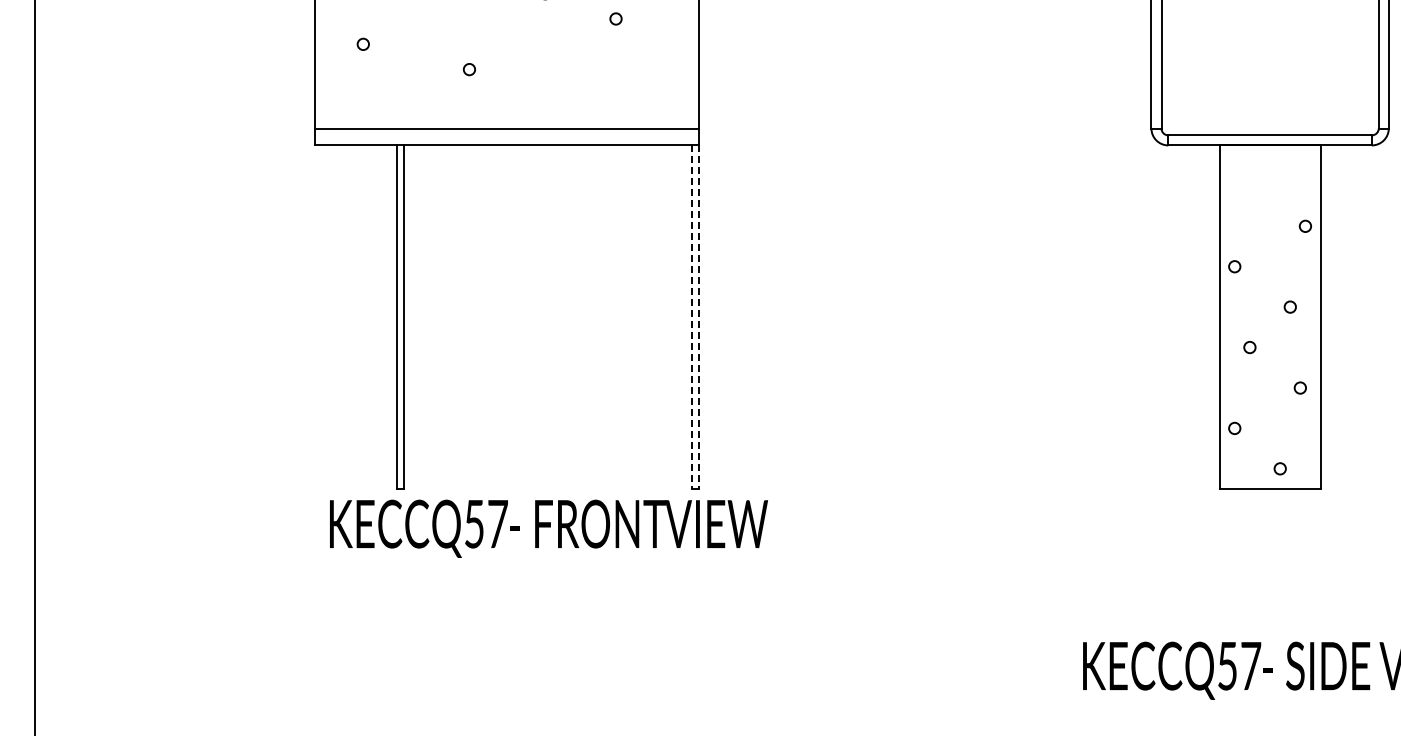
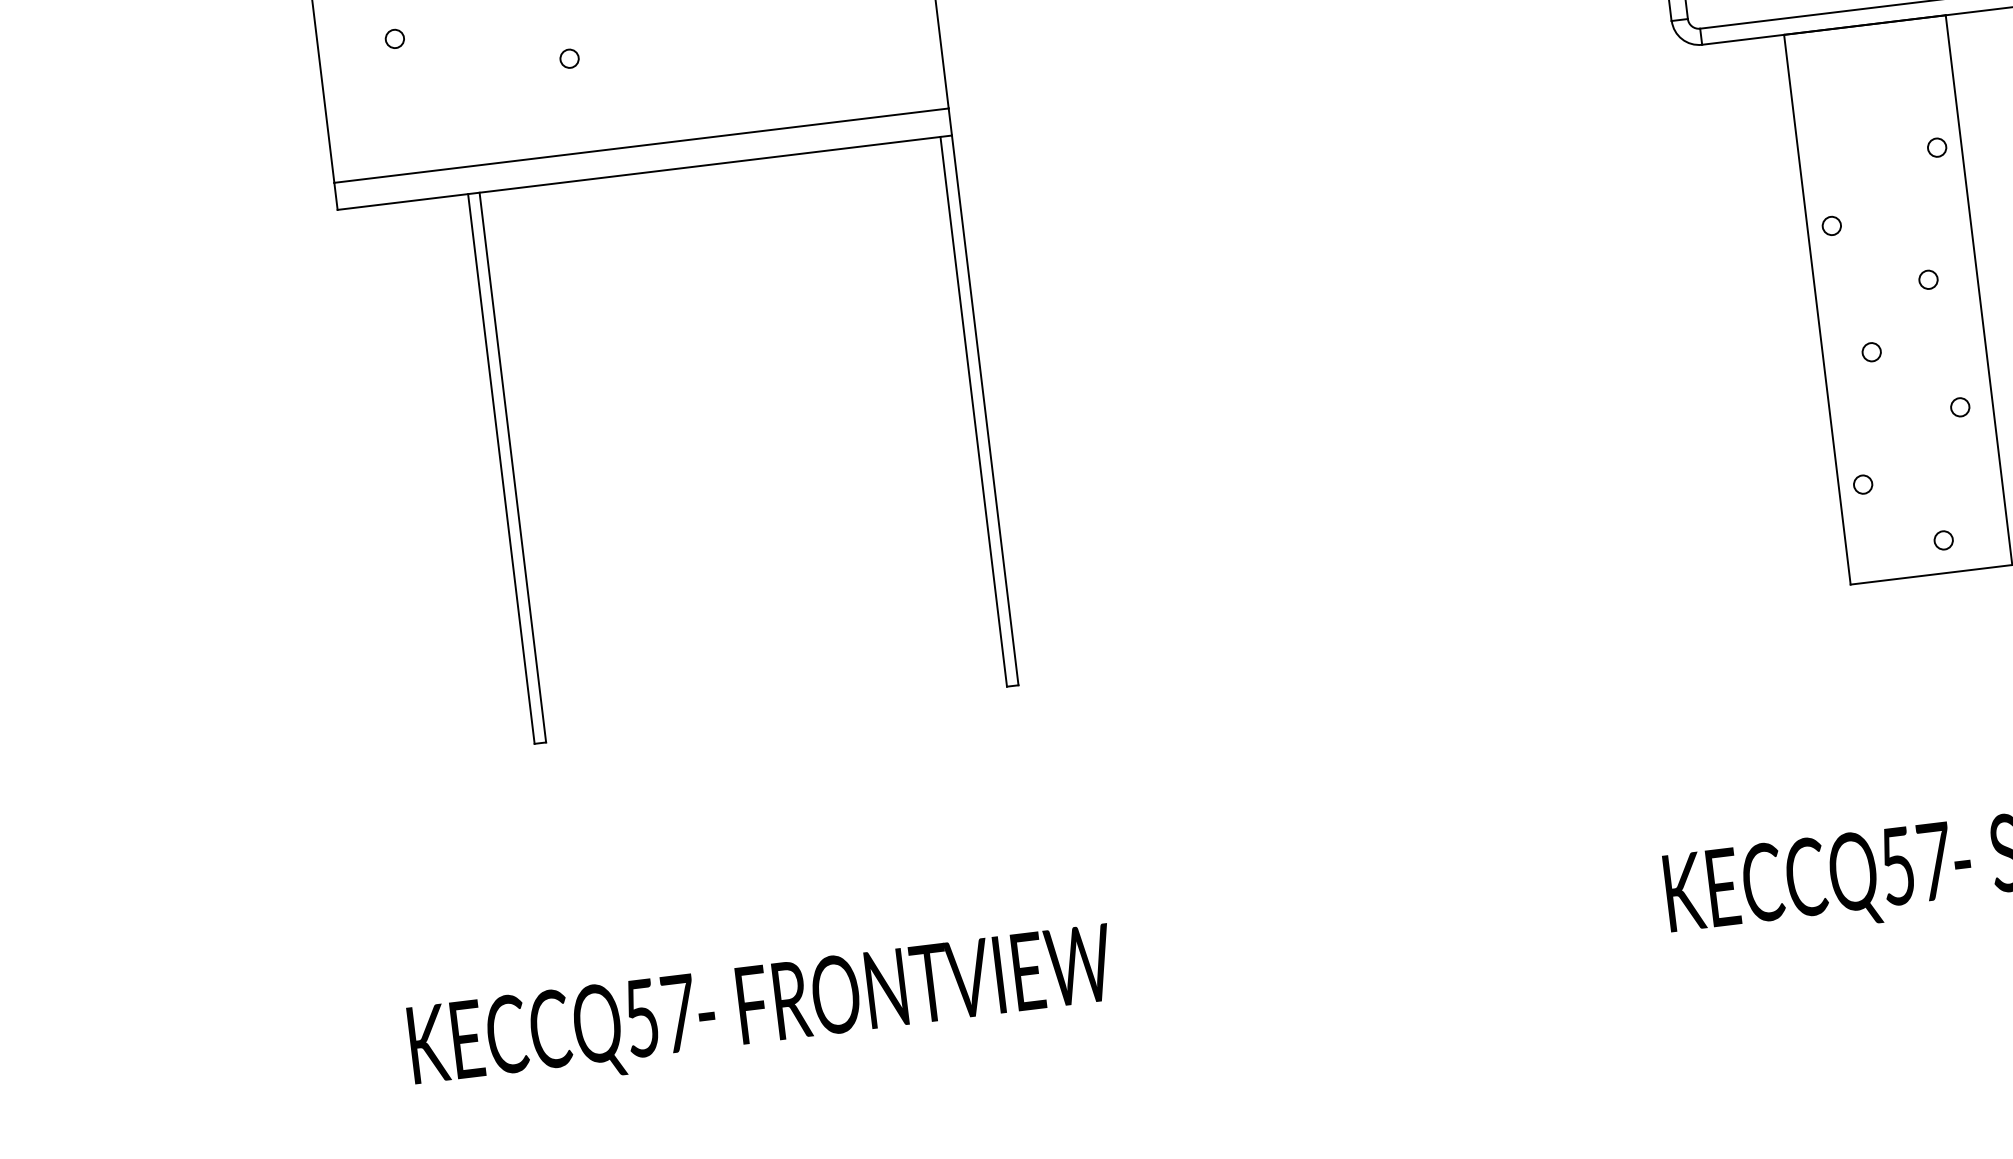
line: (692, 317) -> (974, 412), dashed -> solid
line: (699, 317) -> (985, 410), dashed -> solid
text: (548, 528) -> (761, 1010), moved

